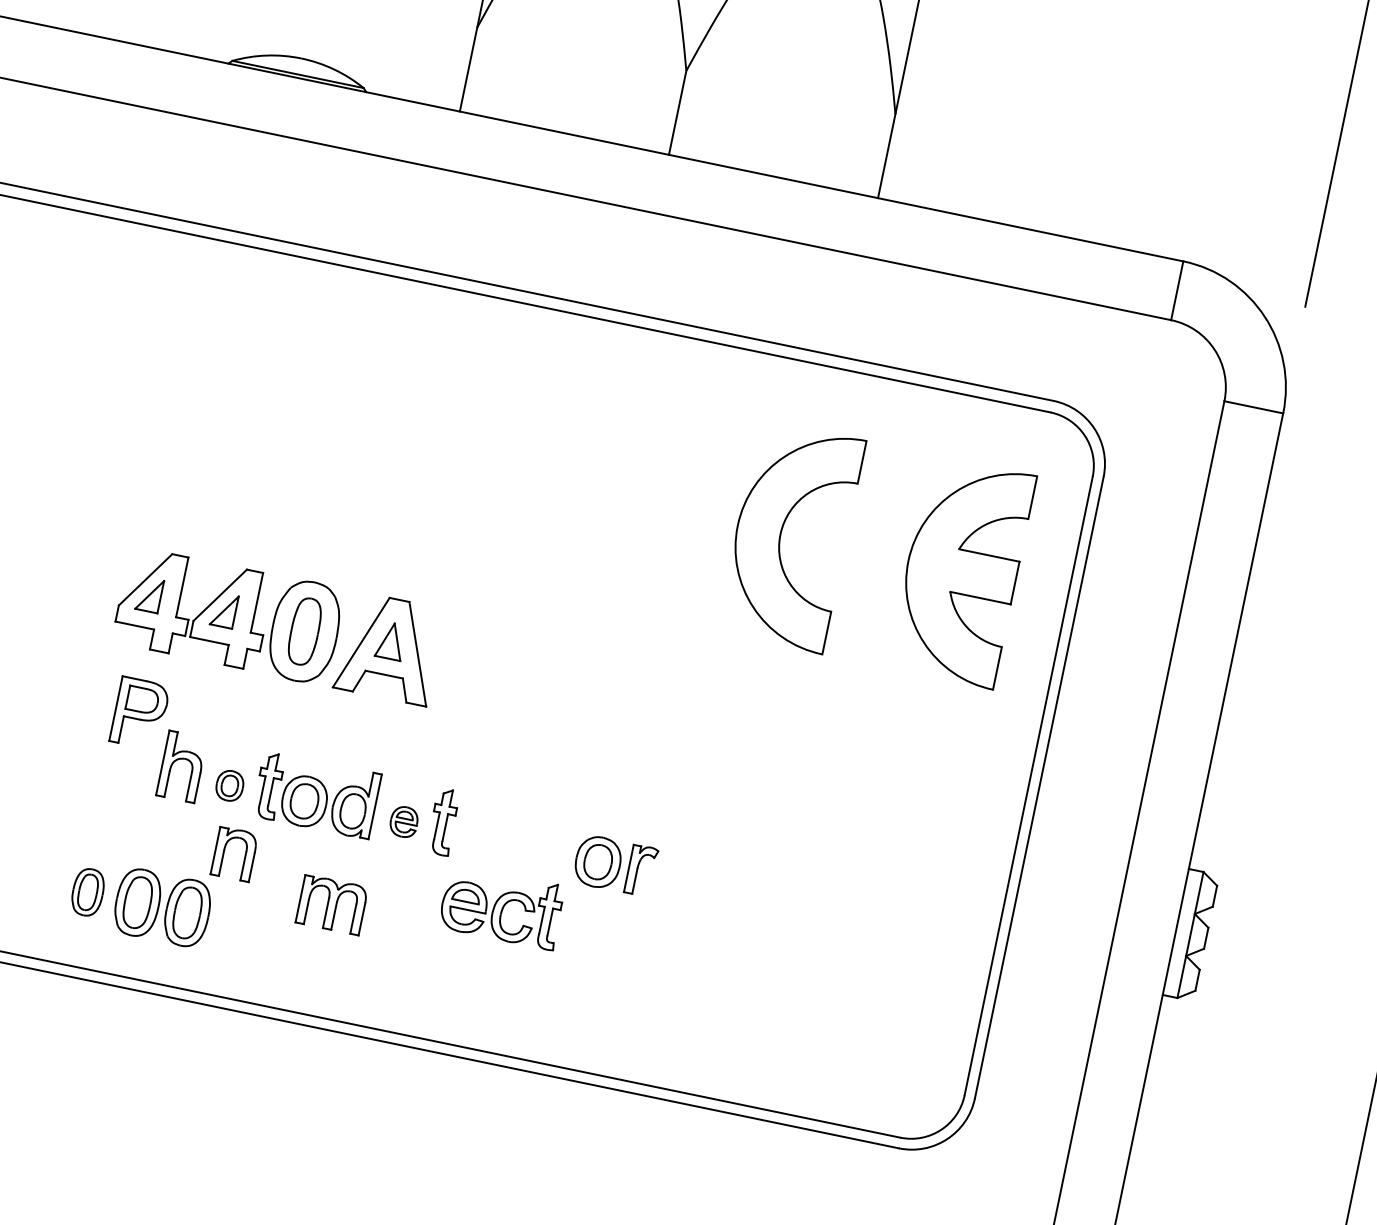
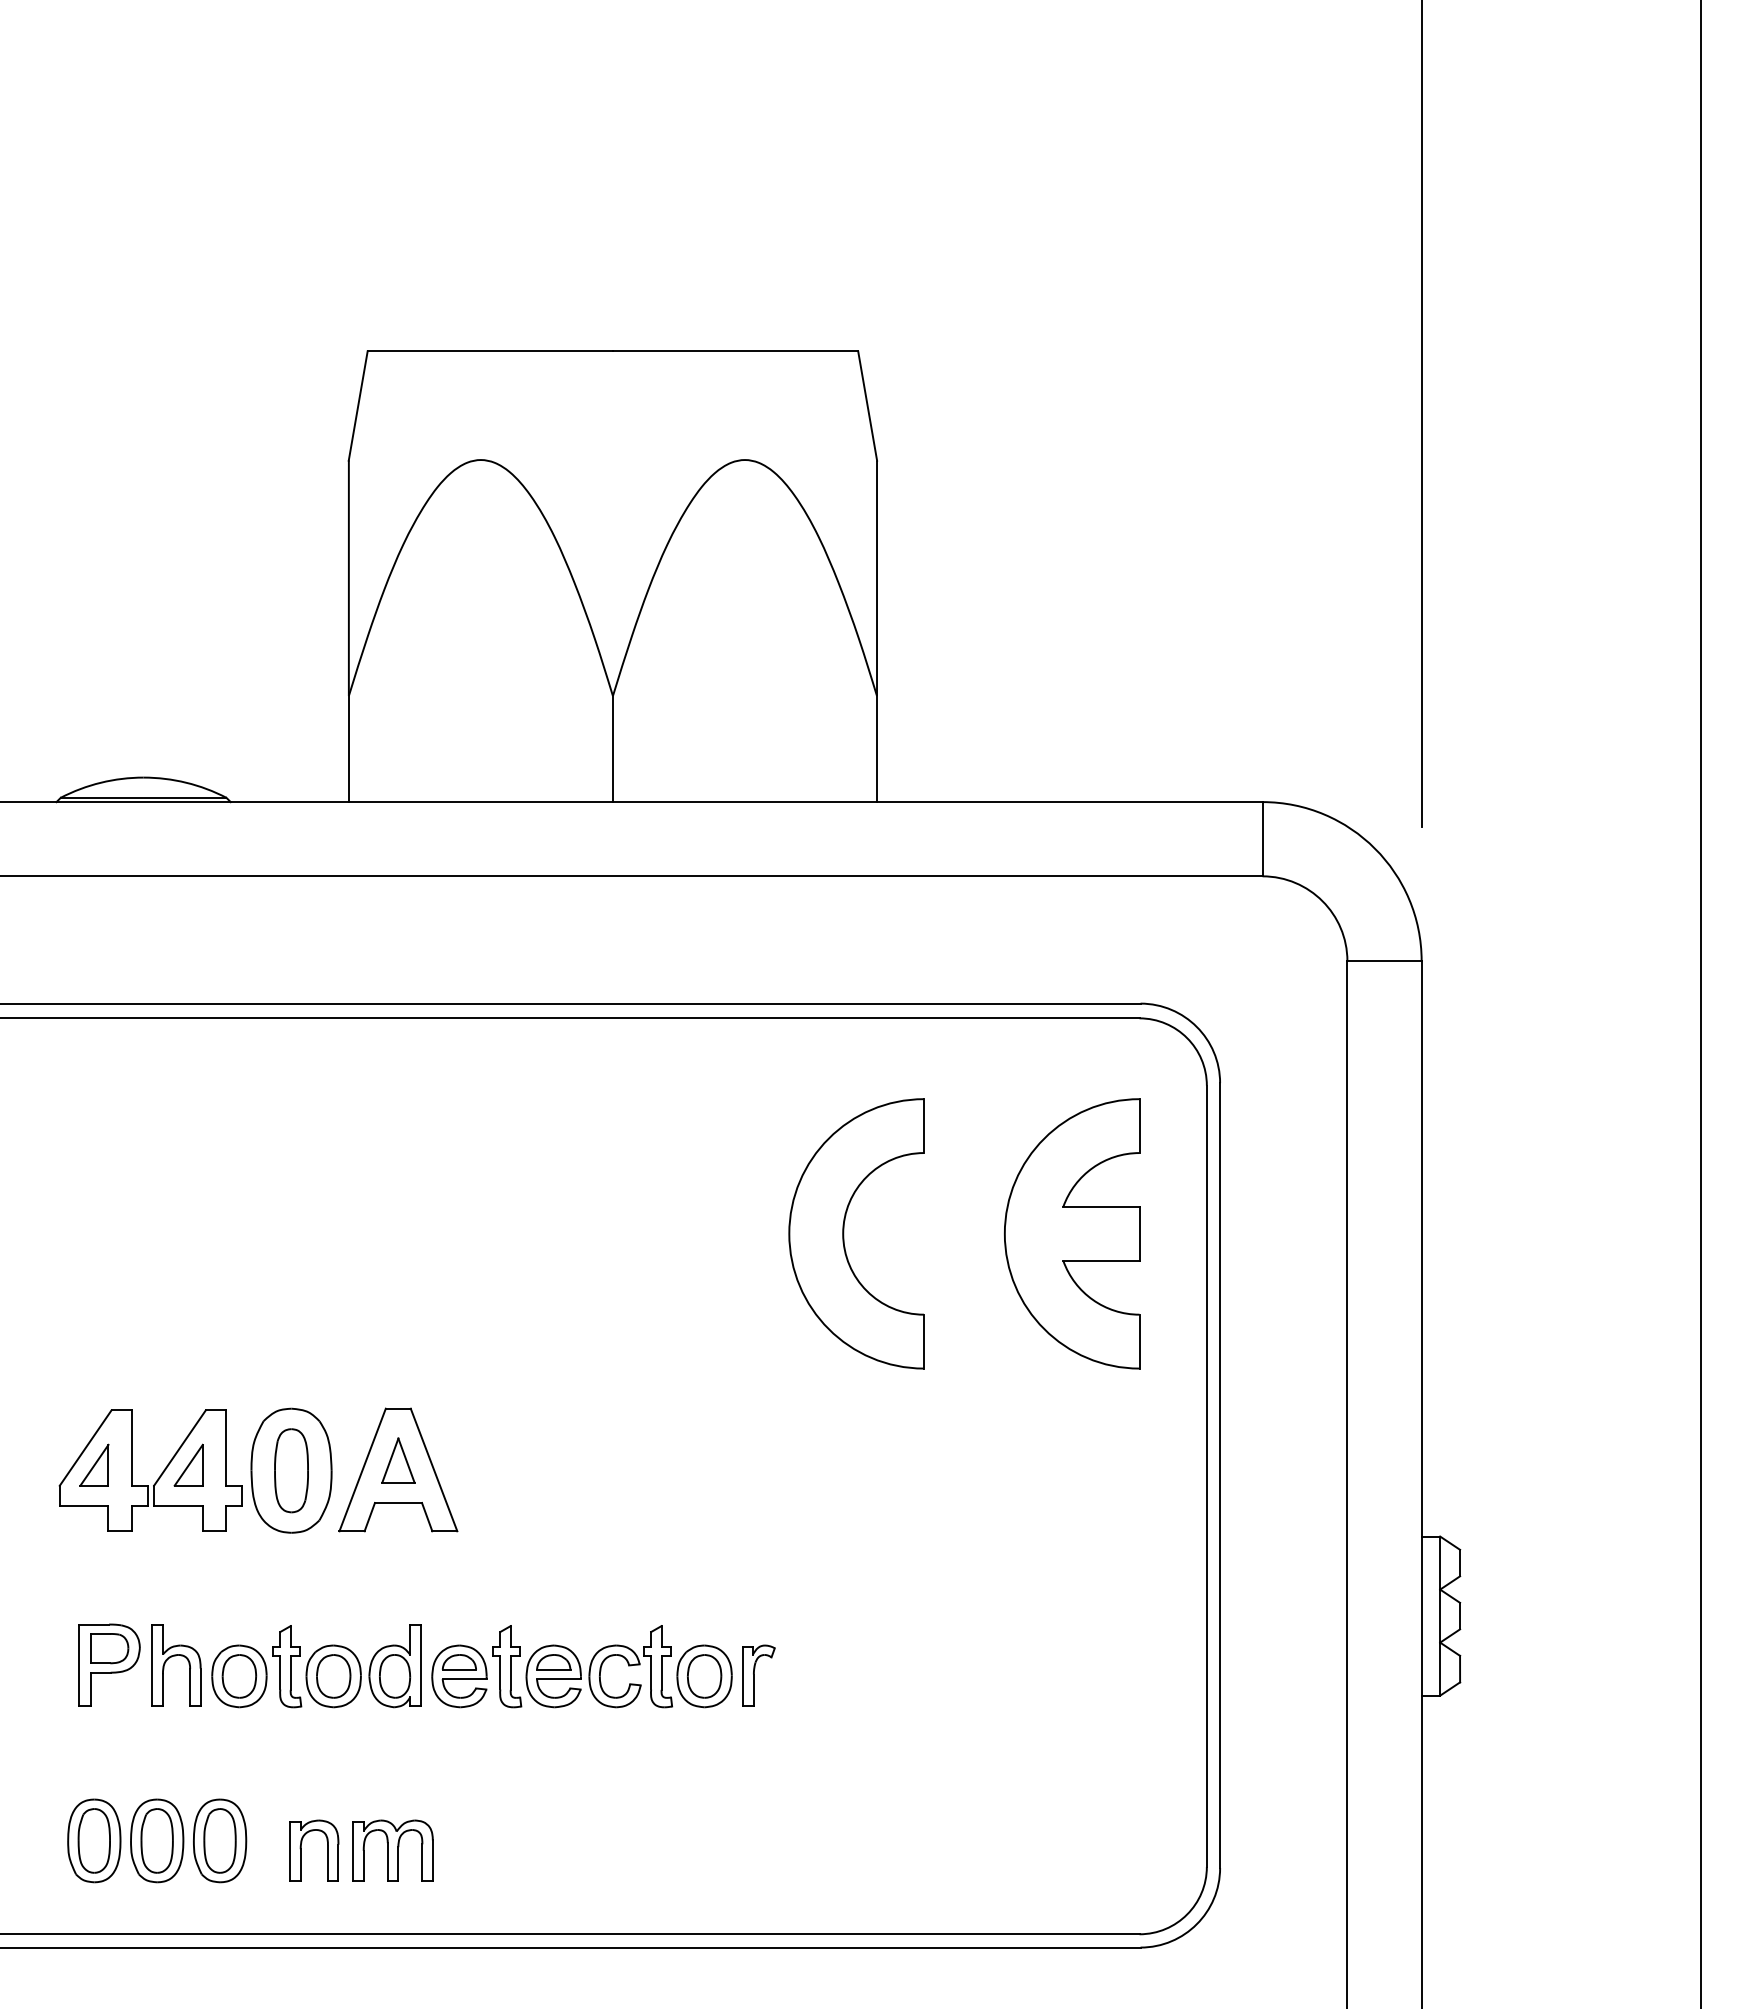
part: (140, 712) -> (109, 1664), moved
part: (229, 785) -> (239, 1676), size x1.67
part: (404, 822) -> (459, 1676), size x1.67
part: (224, 851) -> (301, 1850), moved
part: (88, 892) -> (94, 1840), size x1.43
part: (331, 904) -> (392, 1850), moved
part: (501, 906) -> (598, 1666), moved

